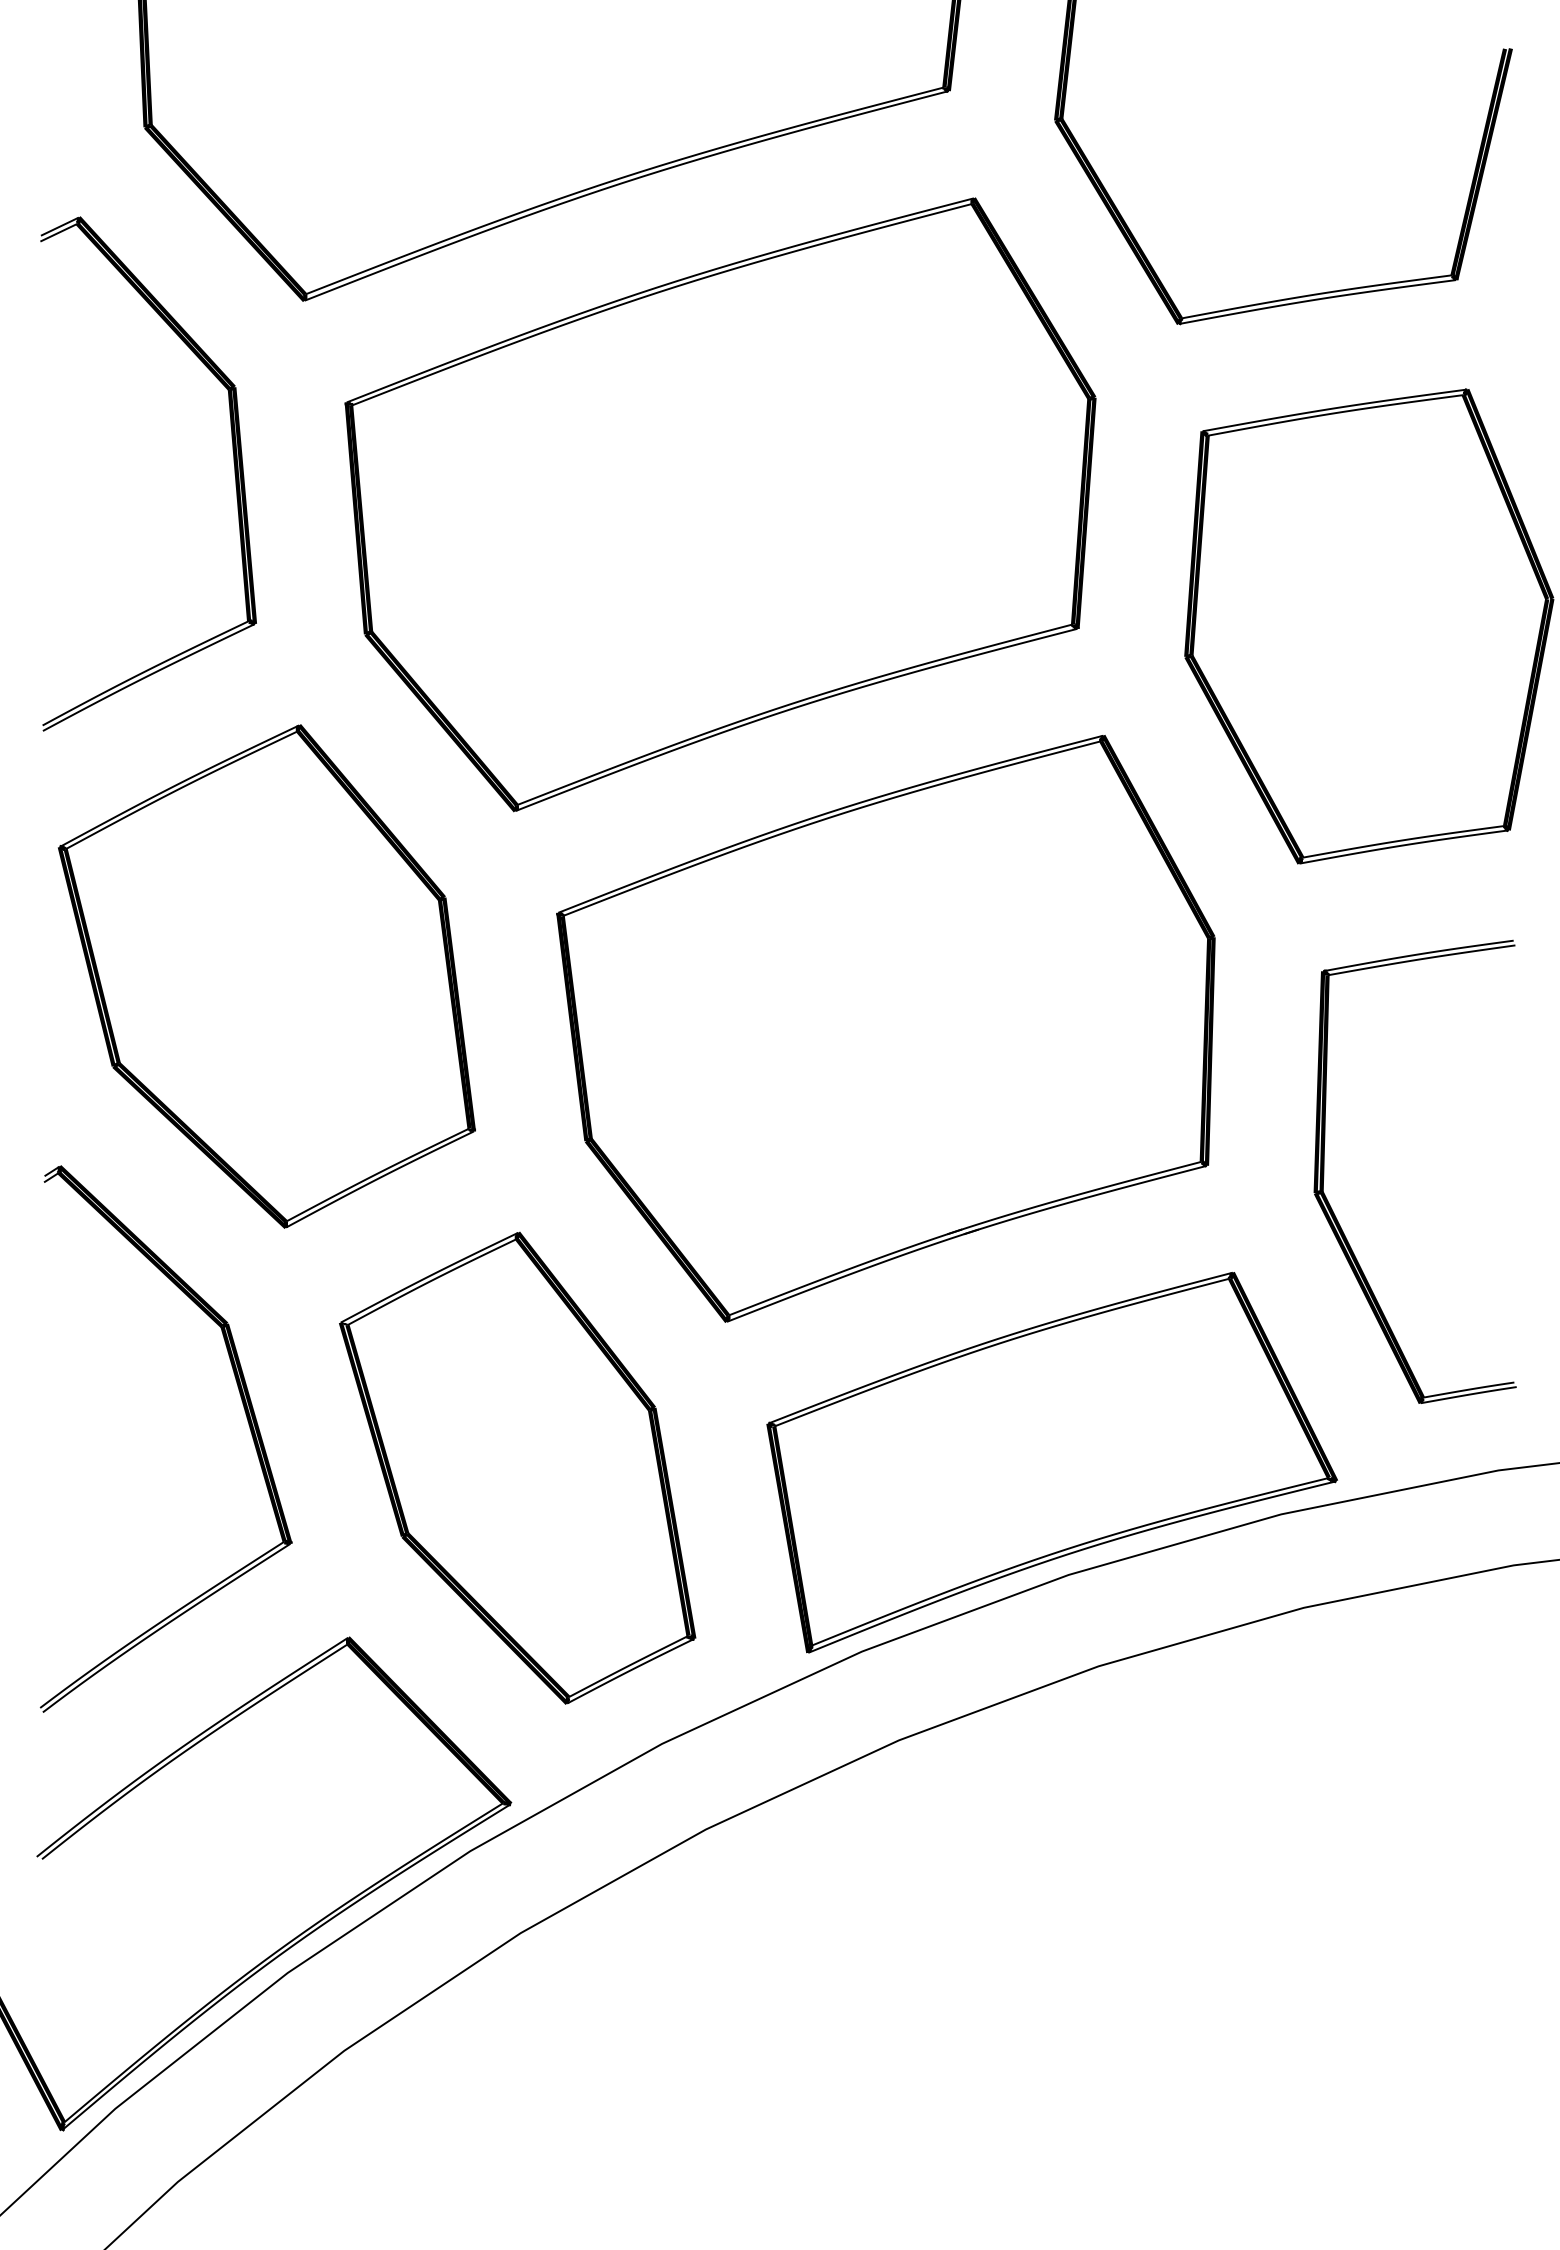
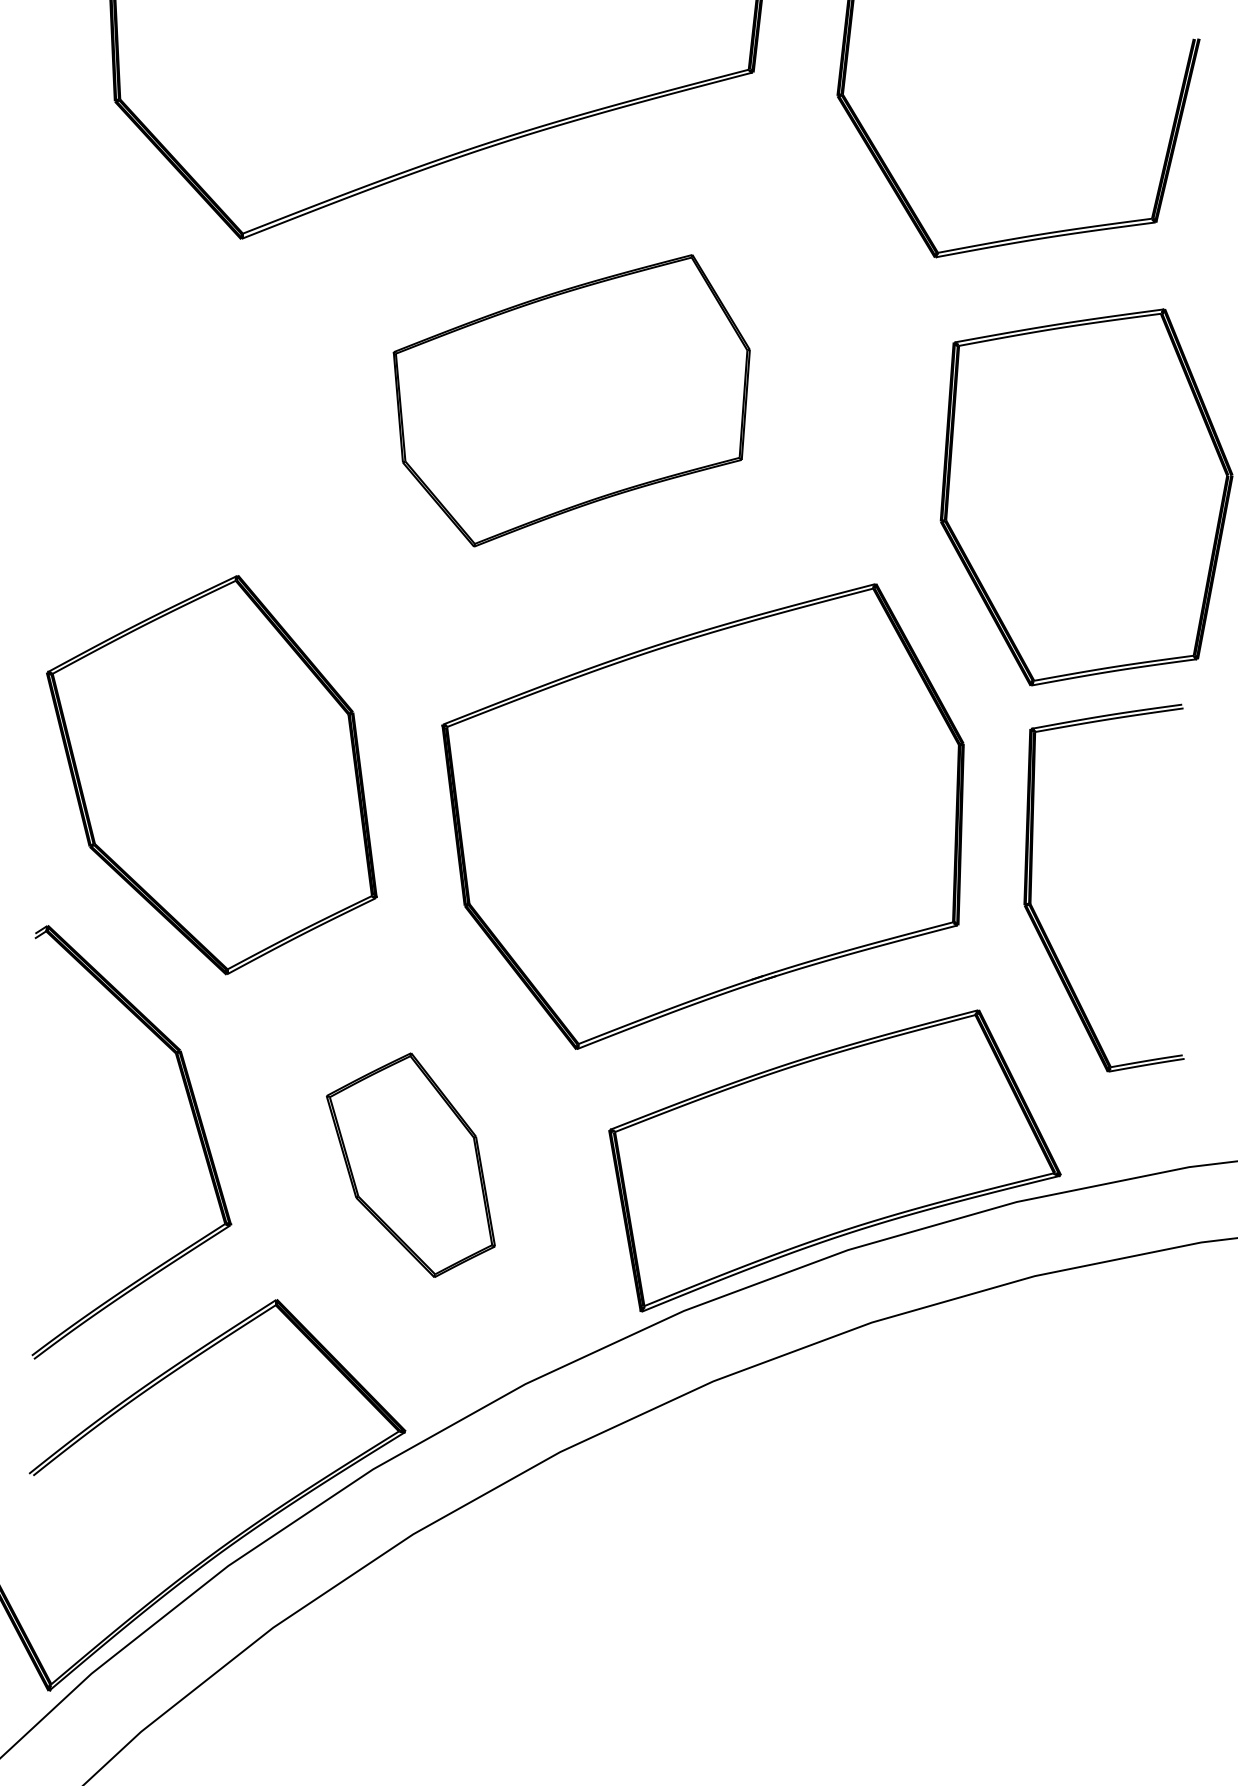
part: (233, 462) -> (185, 367), removed
part: (720, 504) -> (571, 400), size x0.6
part: (1324, 1171) -> (1032, 887), moved
part: (517, 1467) -> (410, 1164), size x0.6

